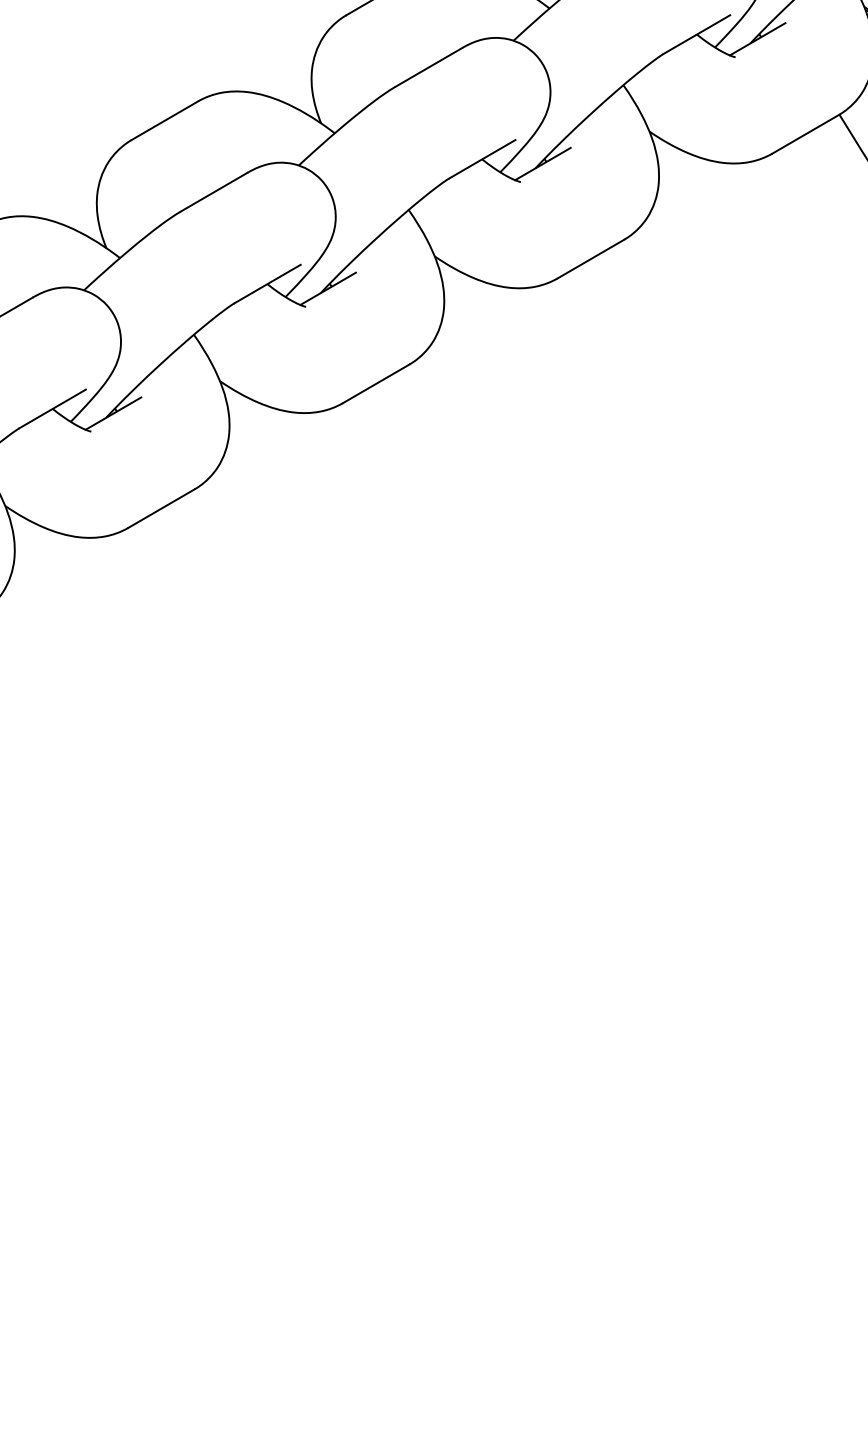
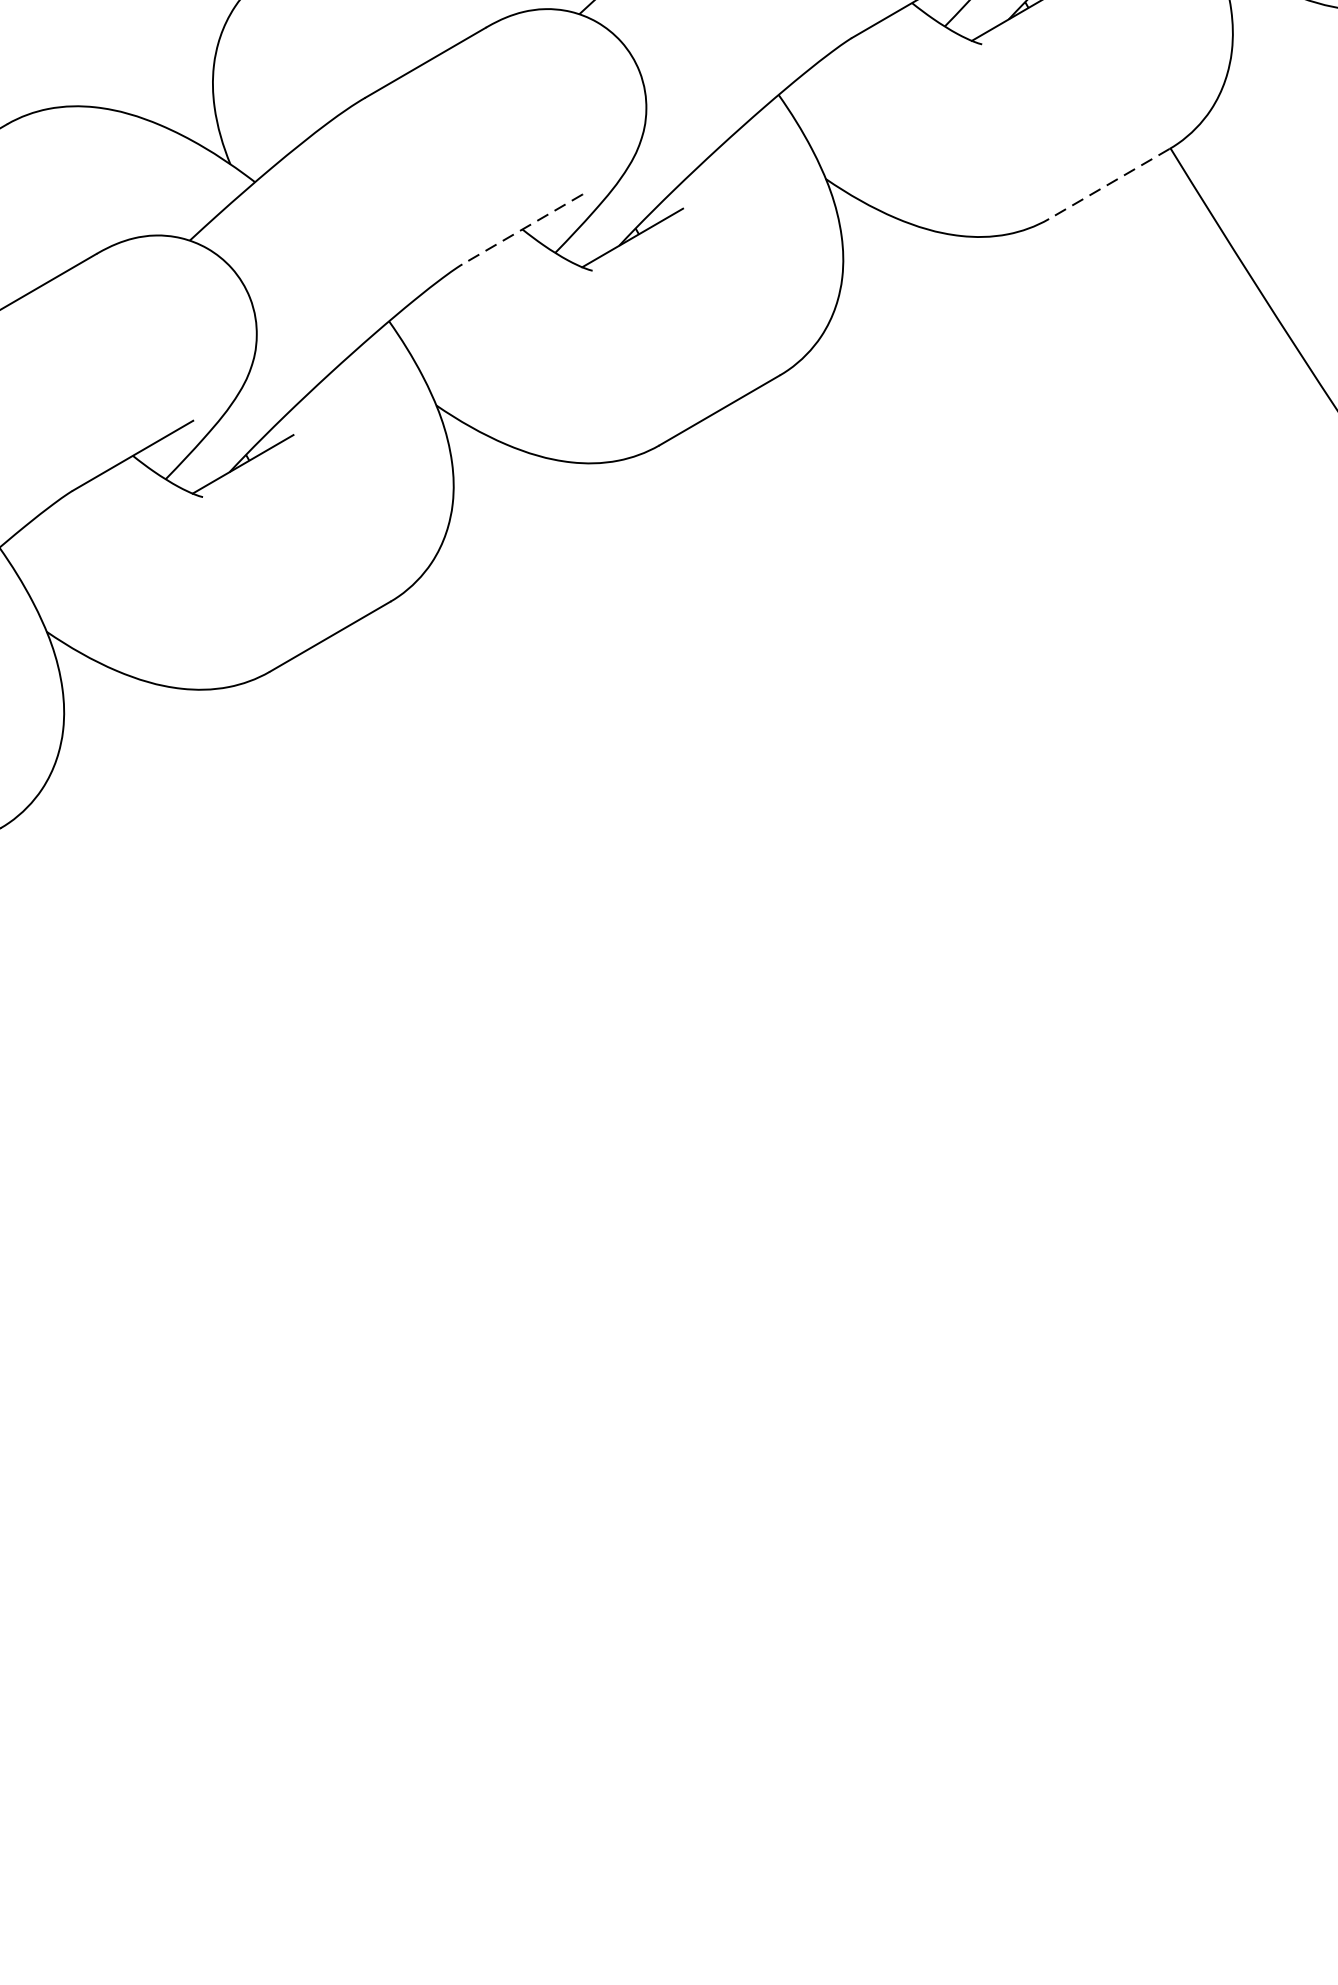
line: (805, 134) -> (1108, 184), solid -> dashed
line: (481, 159) -> (521, 229), solid -> dashed

